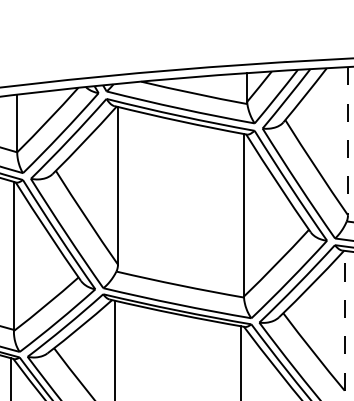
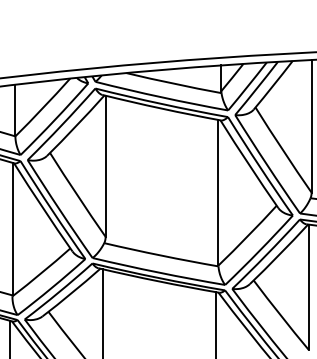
line: (347, 141) -> (311, 126), dashed -> solid
line: (344, 320) -> (308, 286), dashed -> solid

